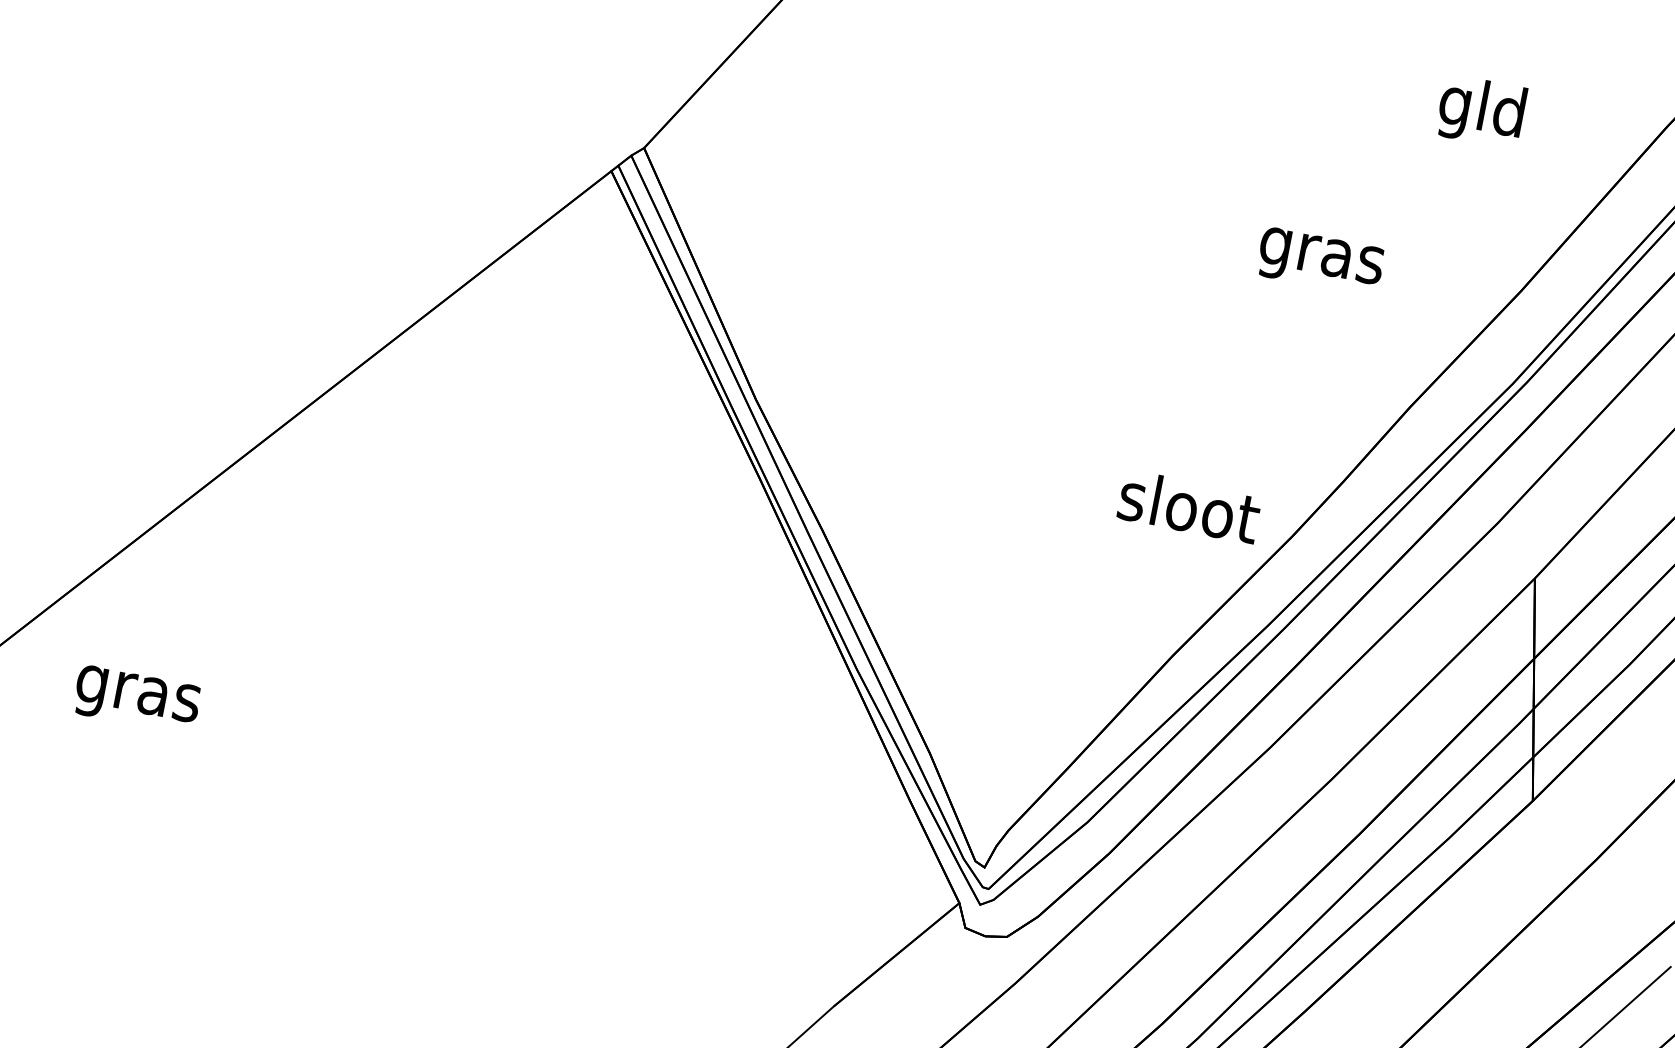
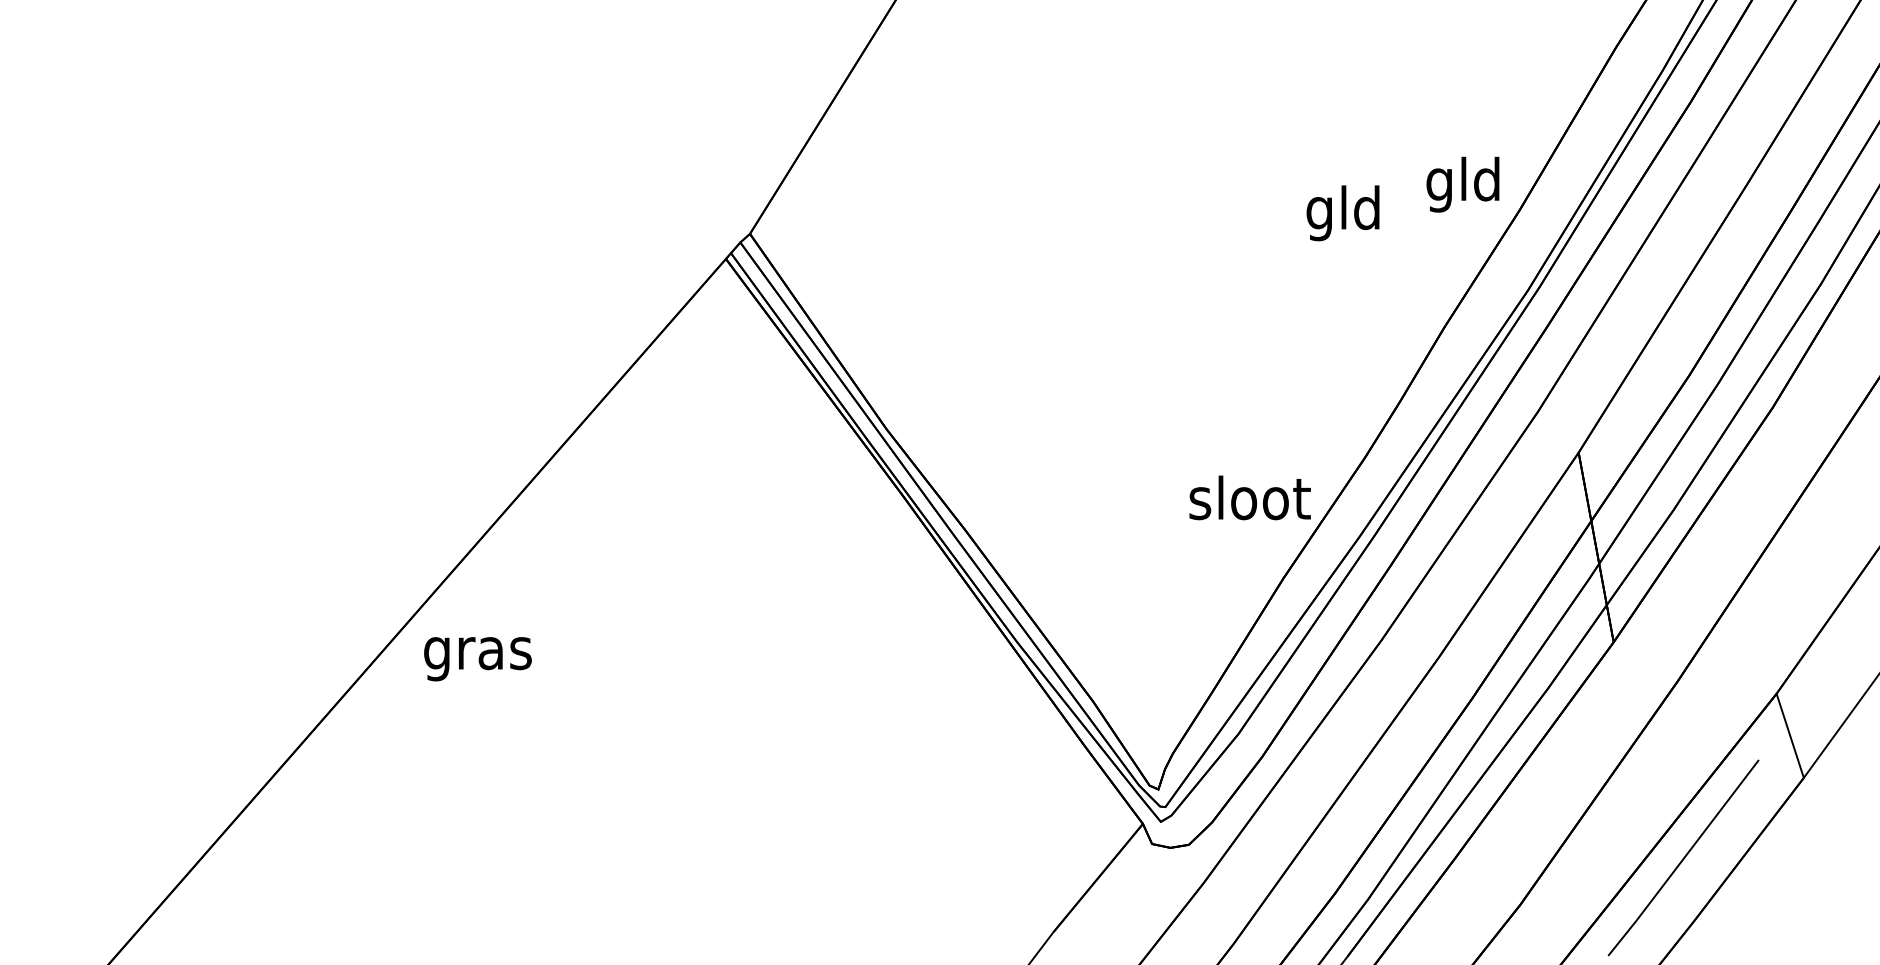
text: (1480, 111) -> (1462, 184), moved
text: (1321, 255) -> (1343, 213), gras -> gld
text: (1188, 506) -> (1249, 497), moved
text: (136, 700) -> (477, 659), moved

